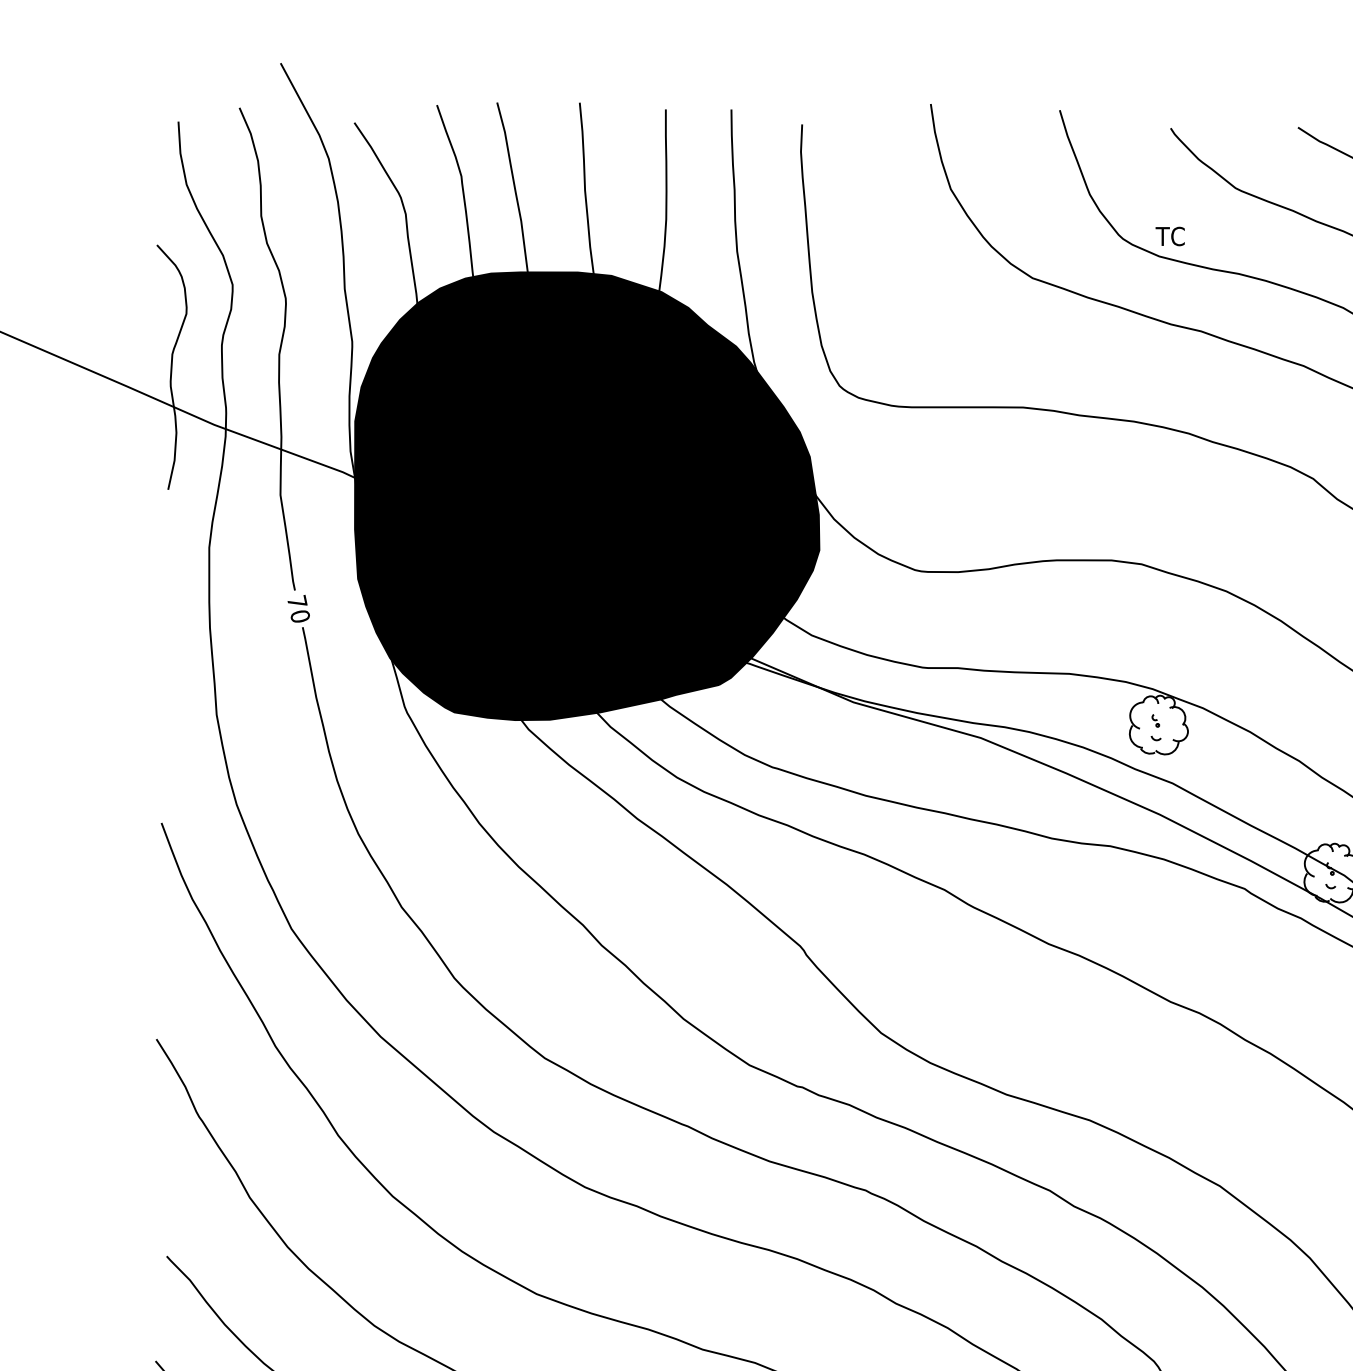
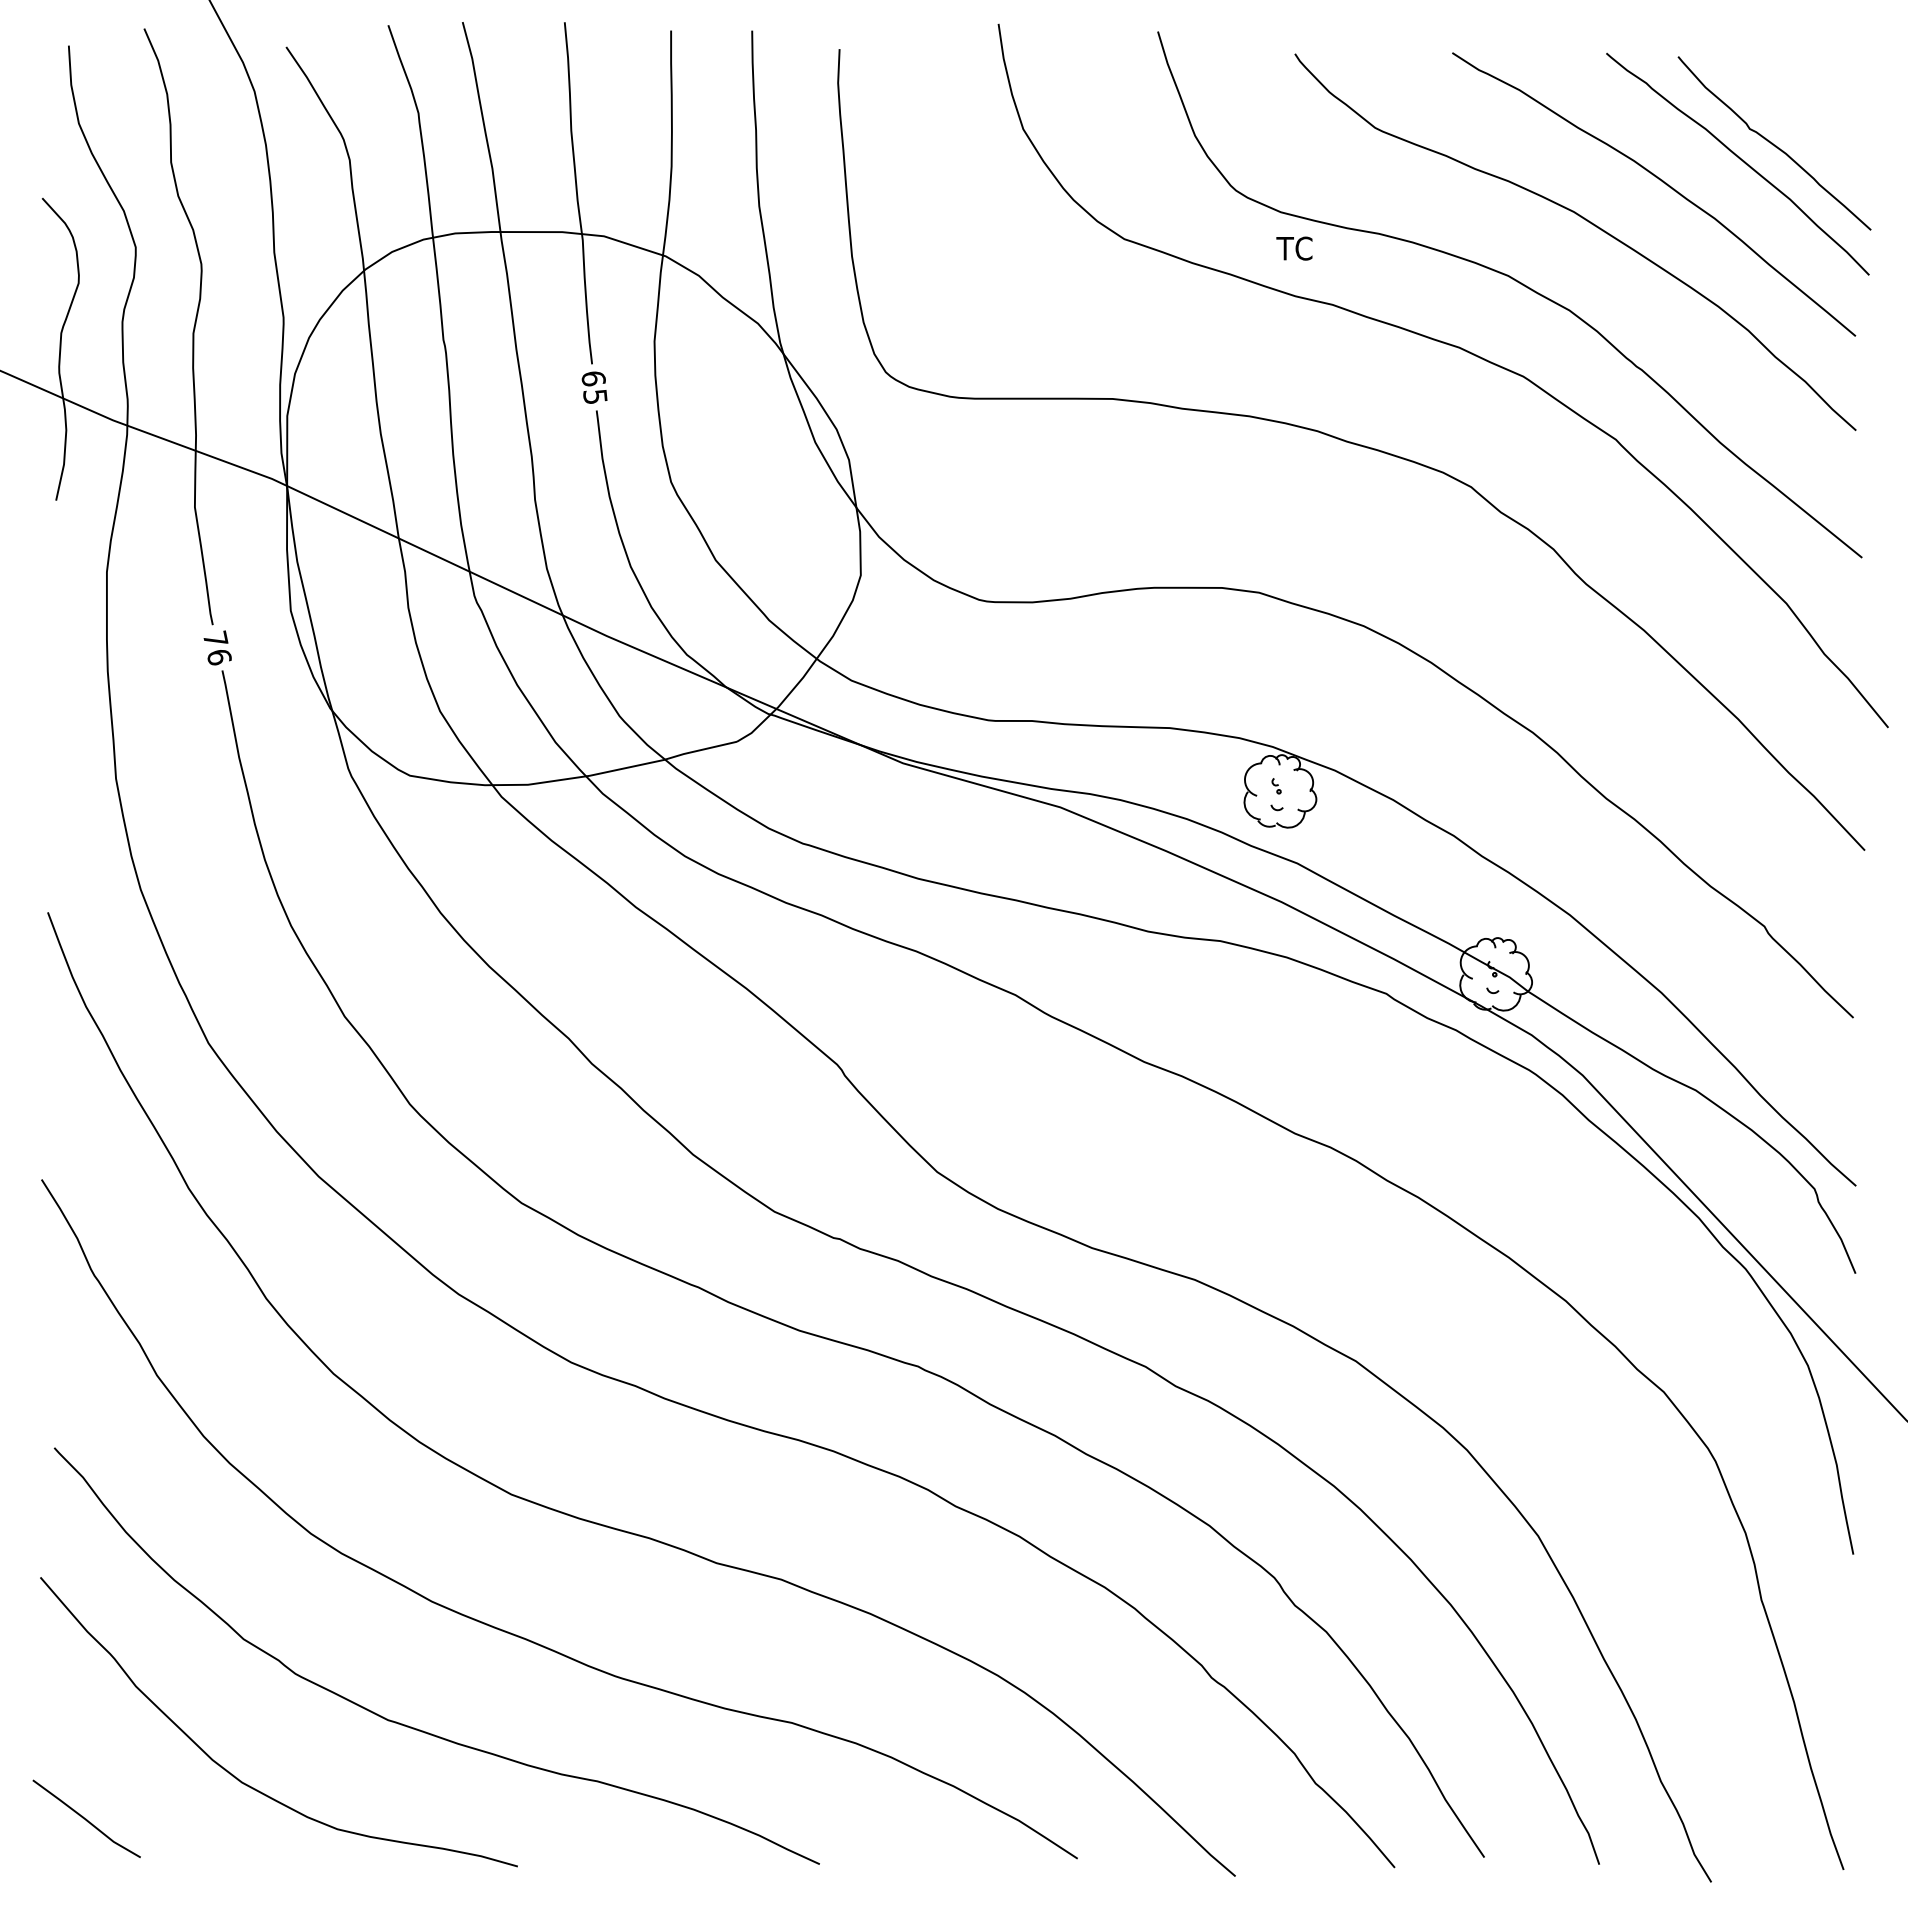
text: (1170, 236) -> (1294, 248), moved
fill: (586, 496) -> (573, 508), removed
text: (300, 616) -> (219, 657), 70 -> 76

